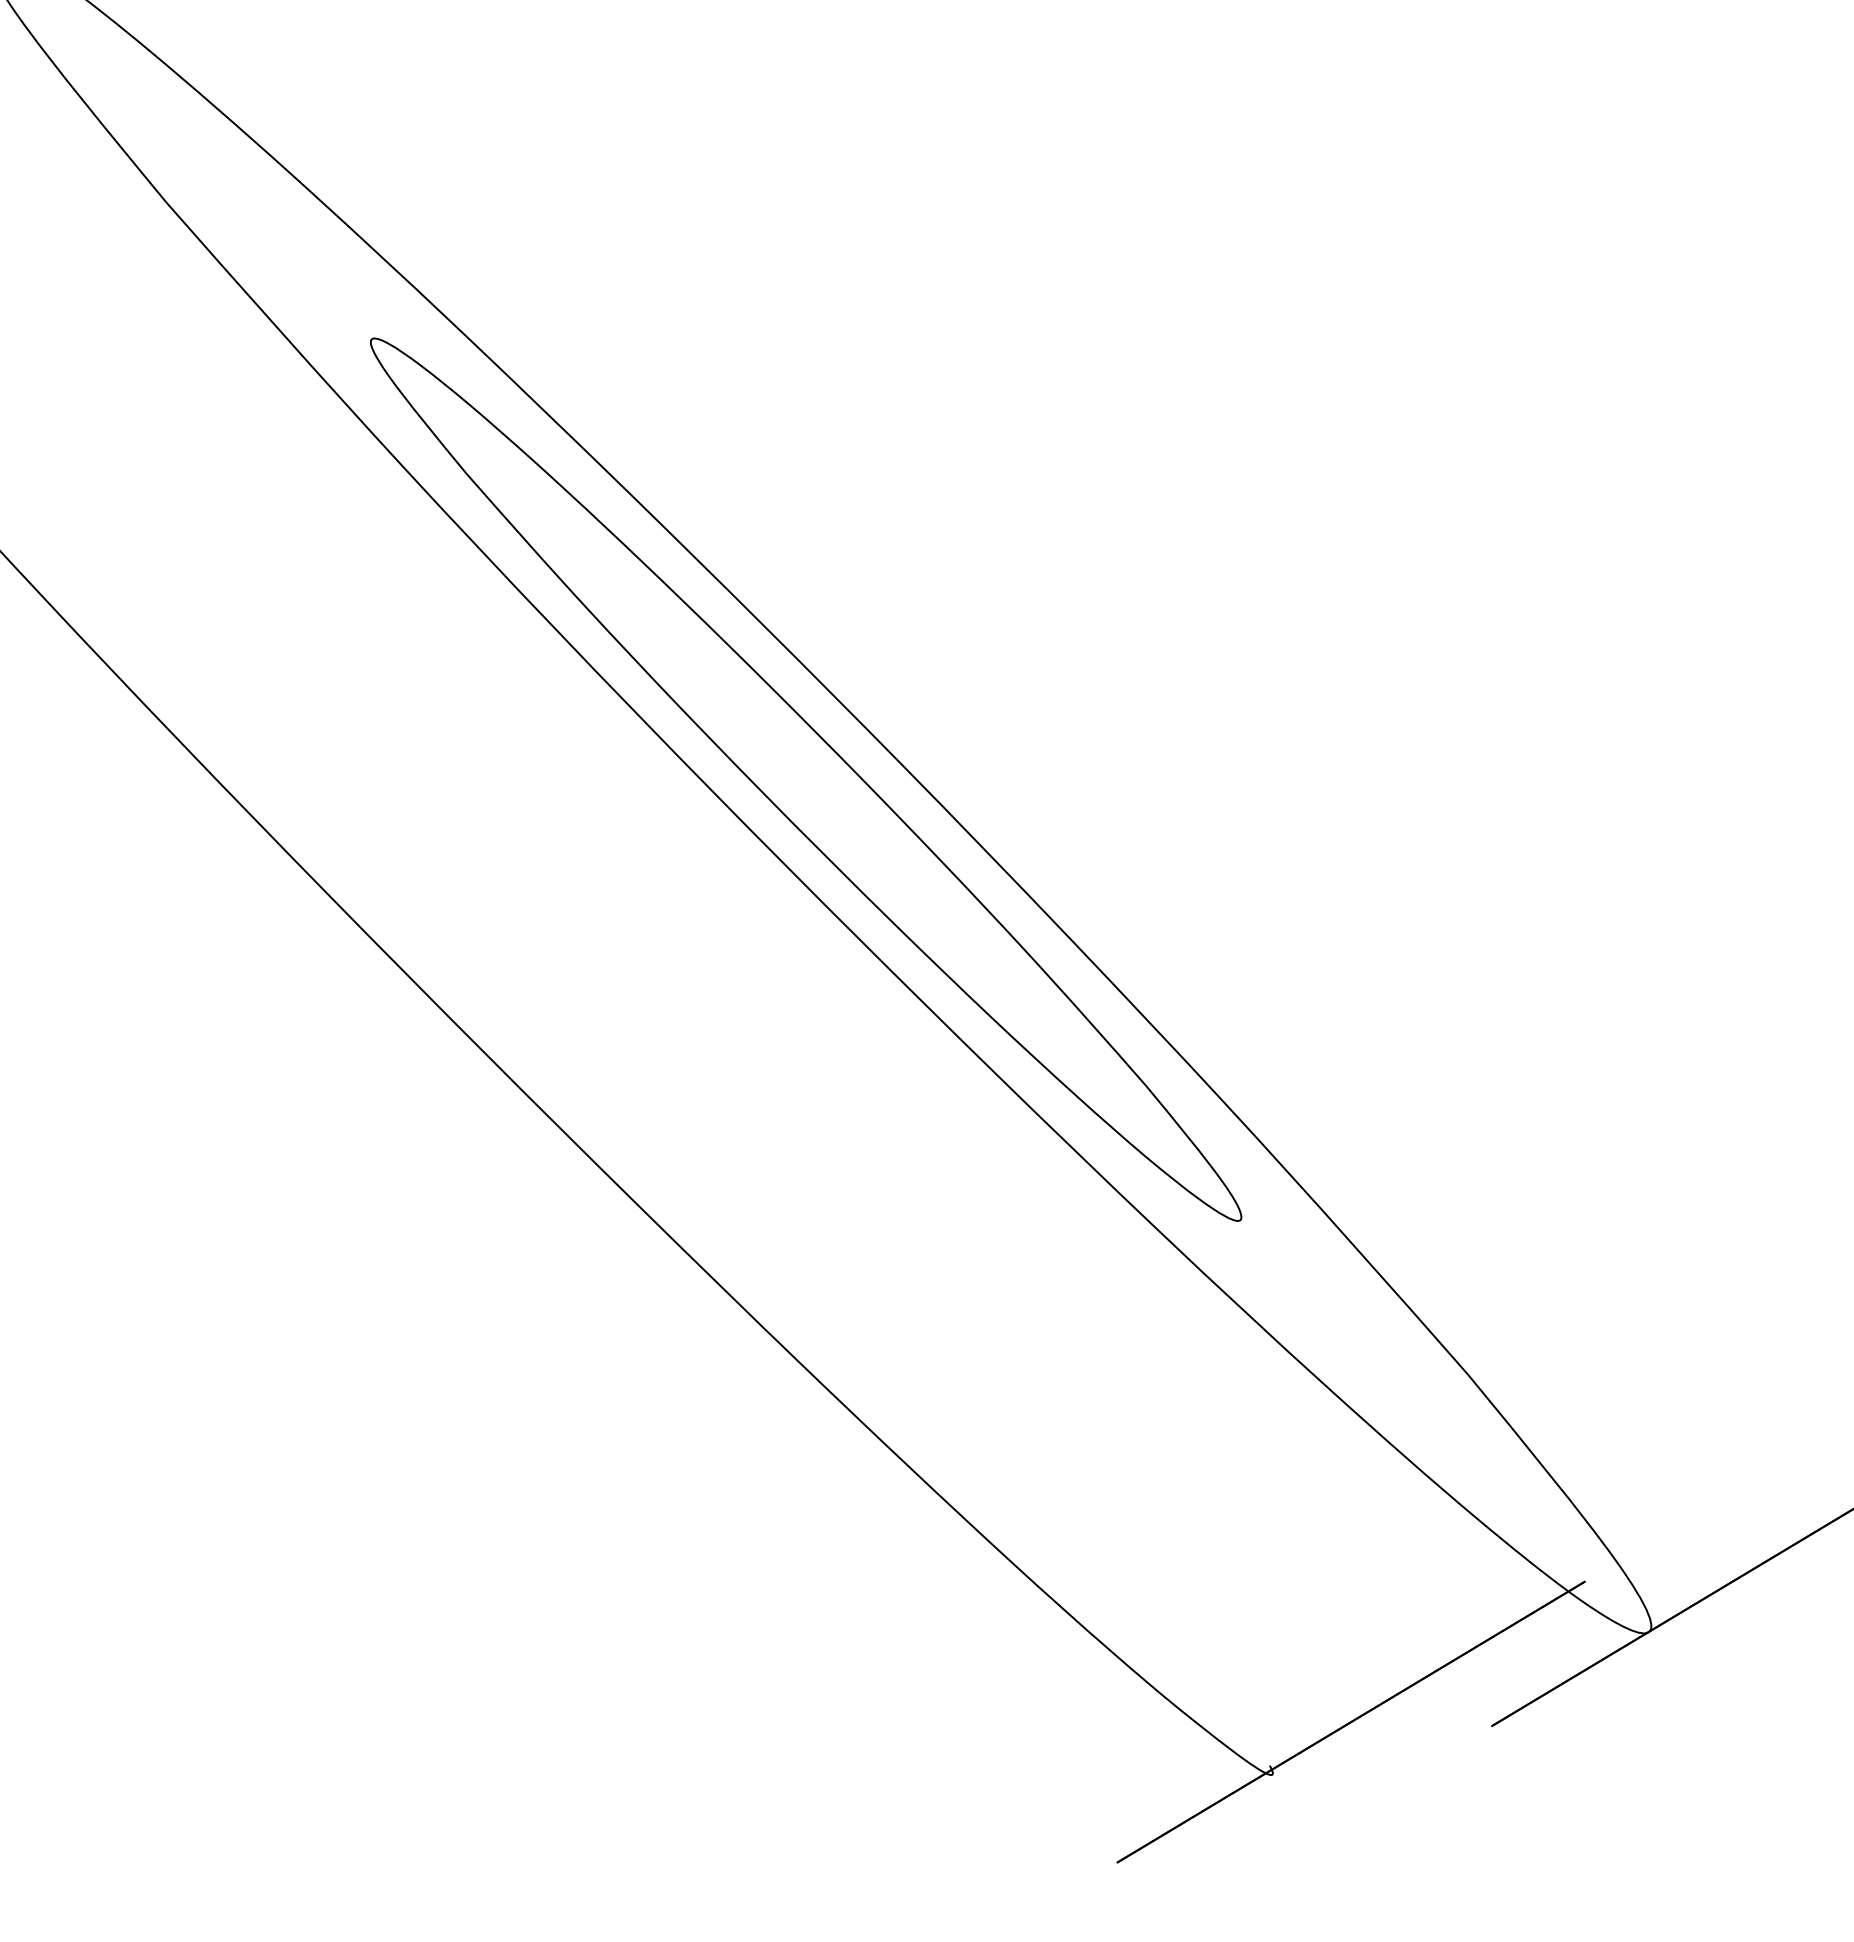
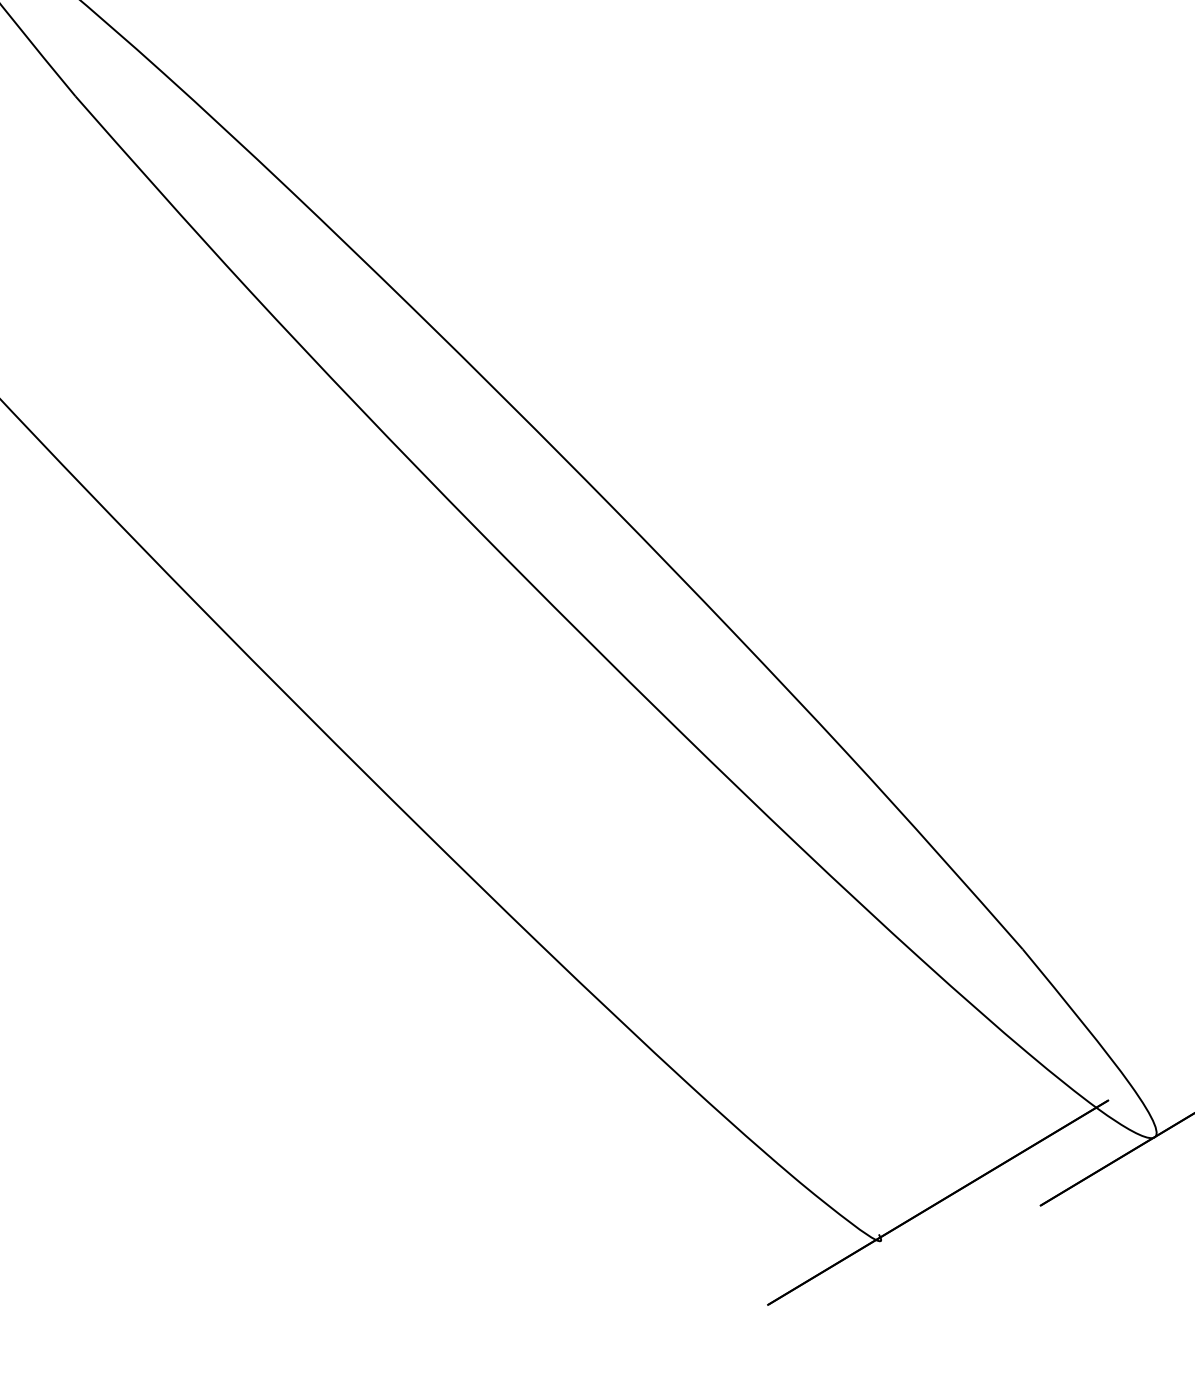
part: (805, 779) -> (540, 516), removed

